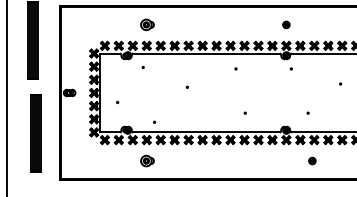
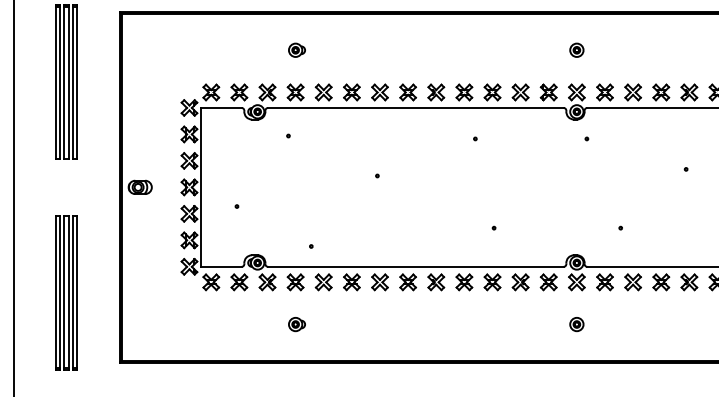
part: (147, 24) -> (297, 49), size x0.62
part: (35, 133) -> (65, 293), moved
part: (147, 160) -> (297, 323), size x0.62
part: (312, 160) -> (577, 323), moved

